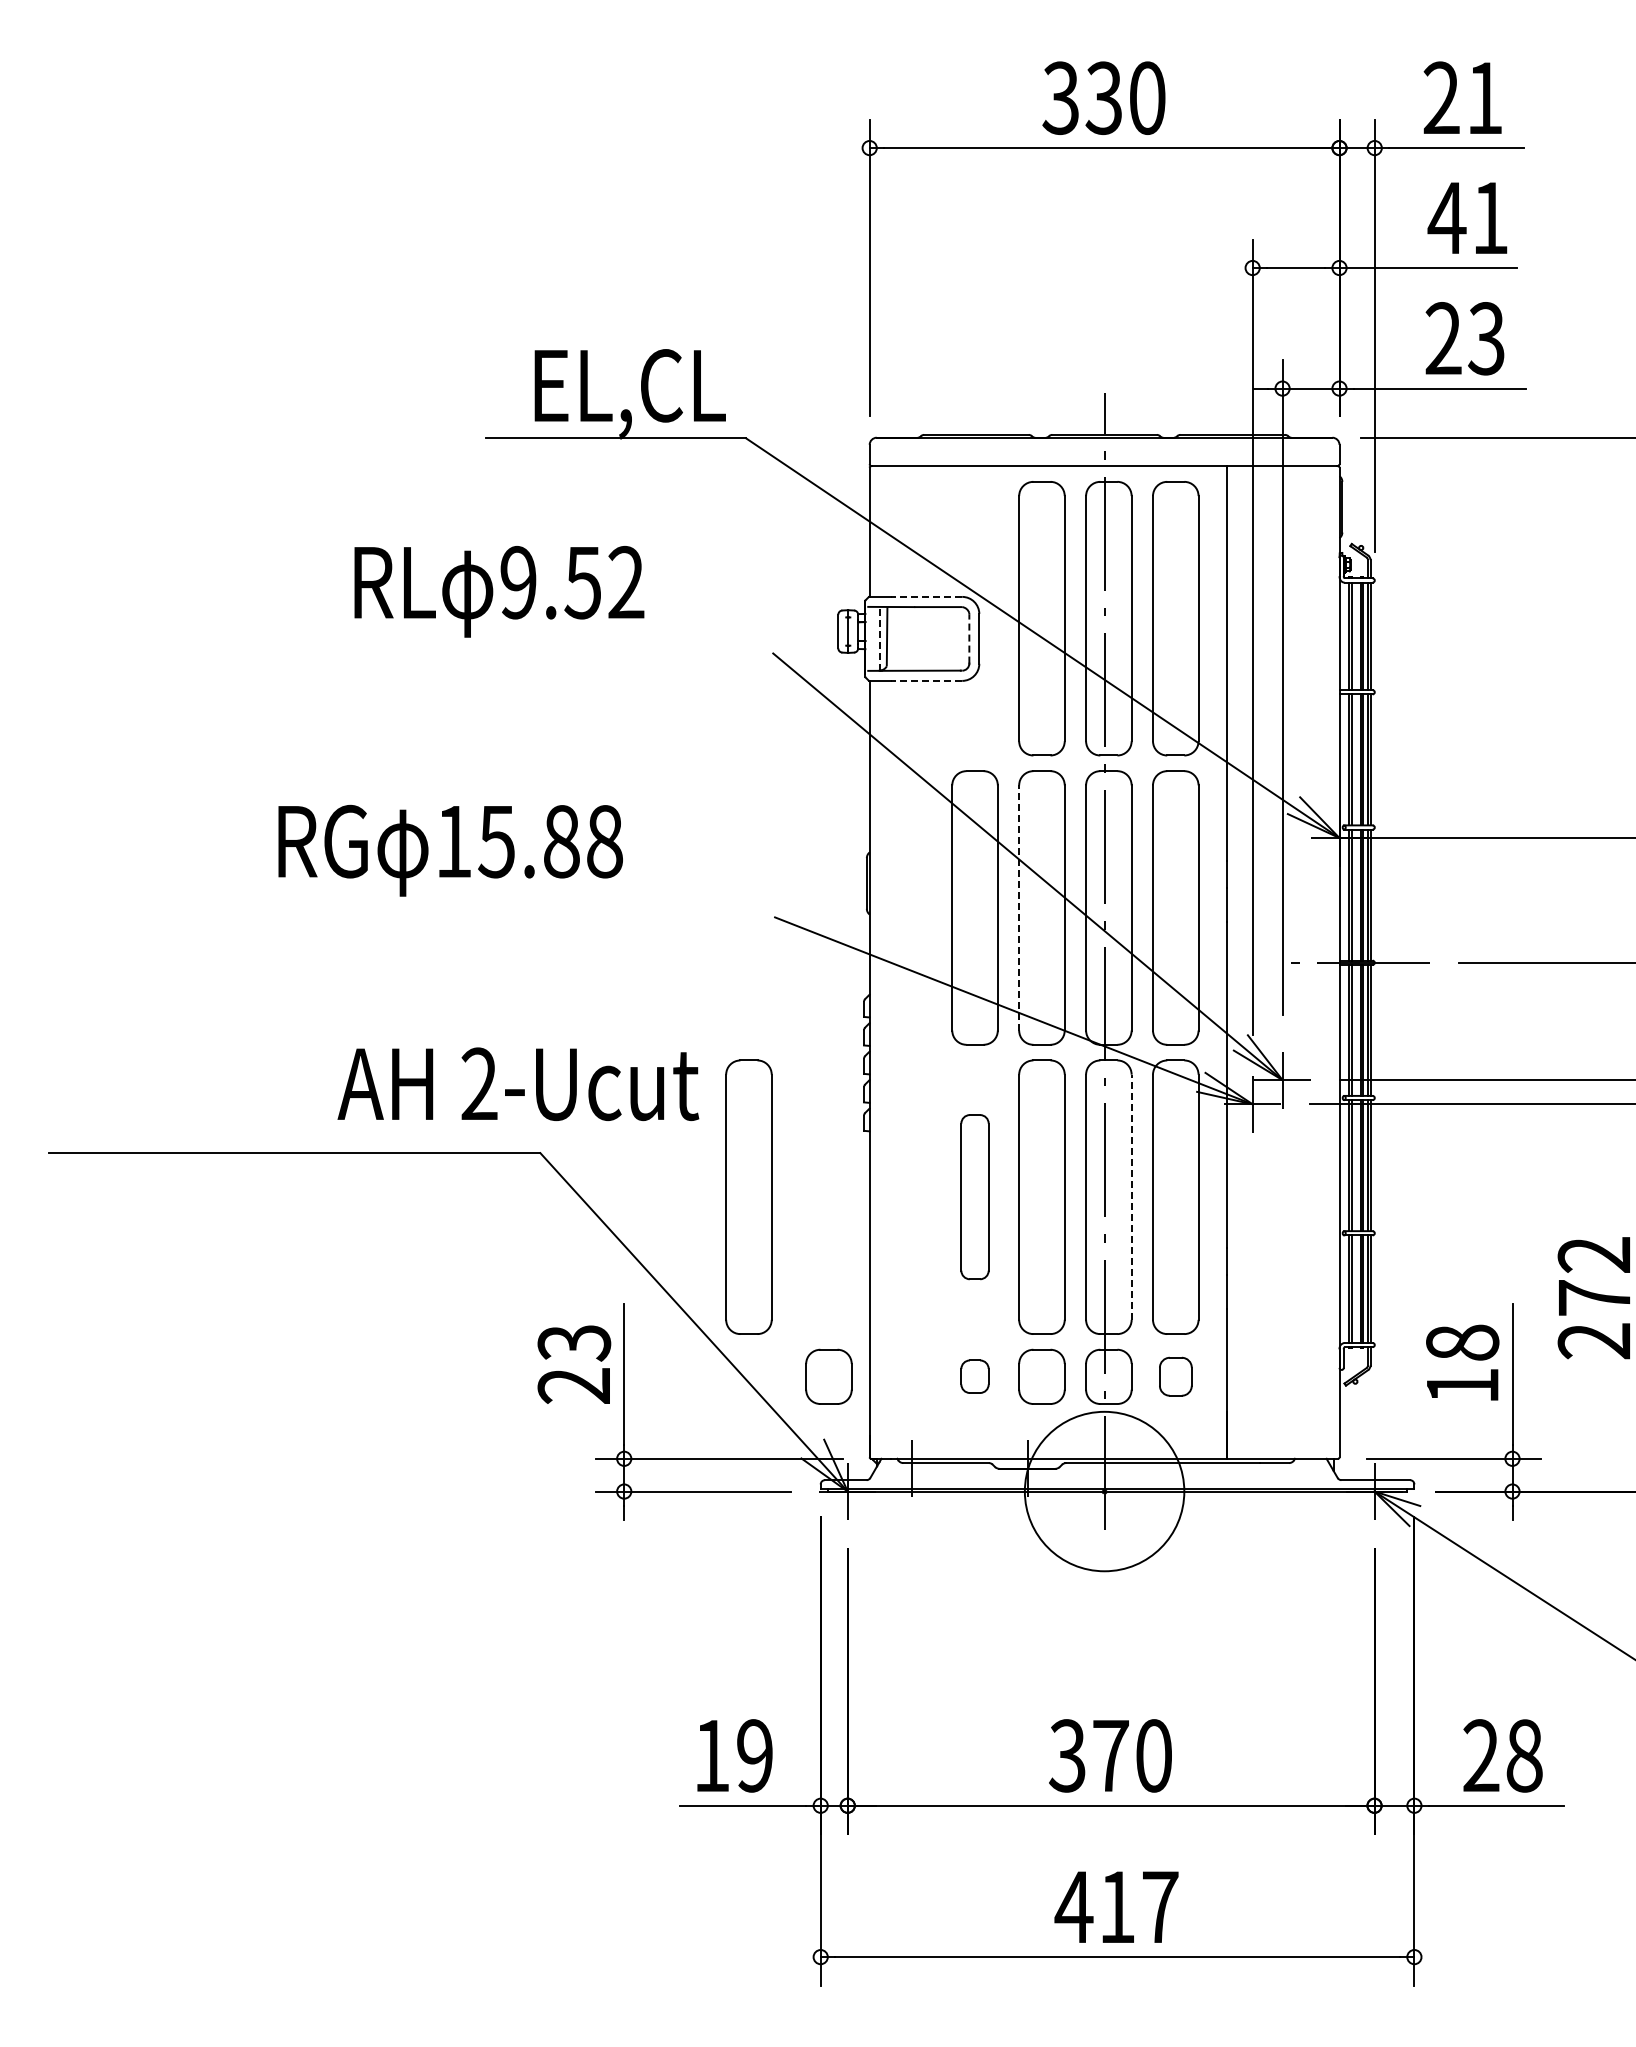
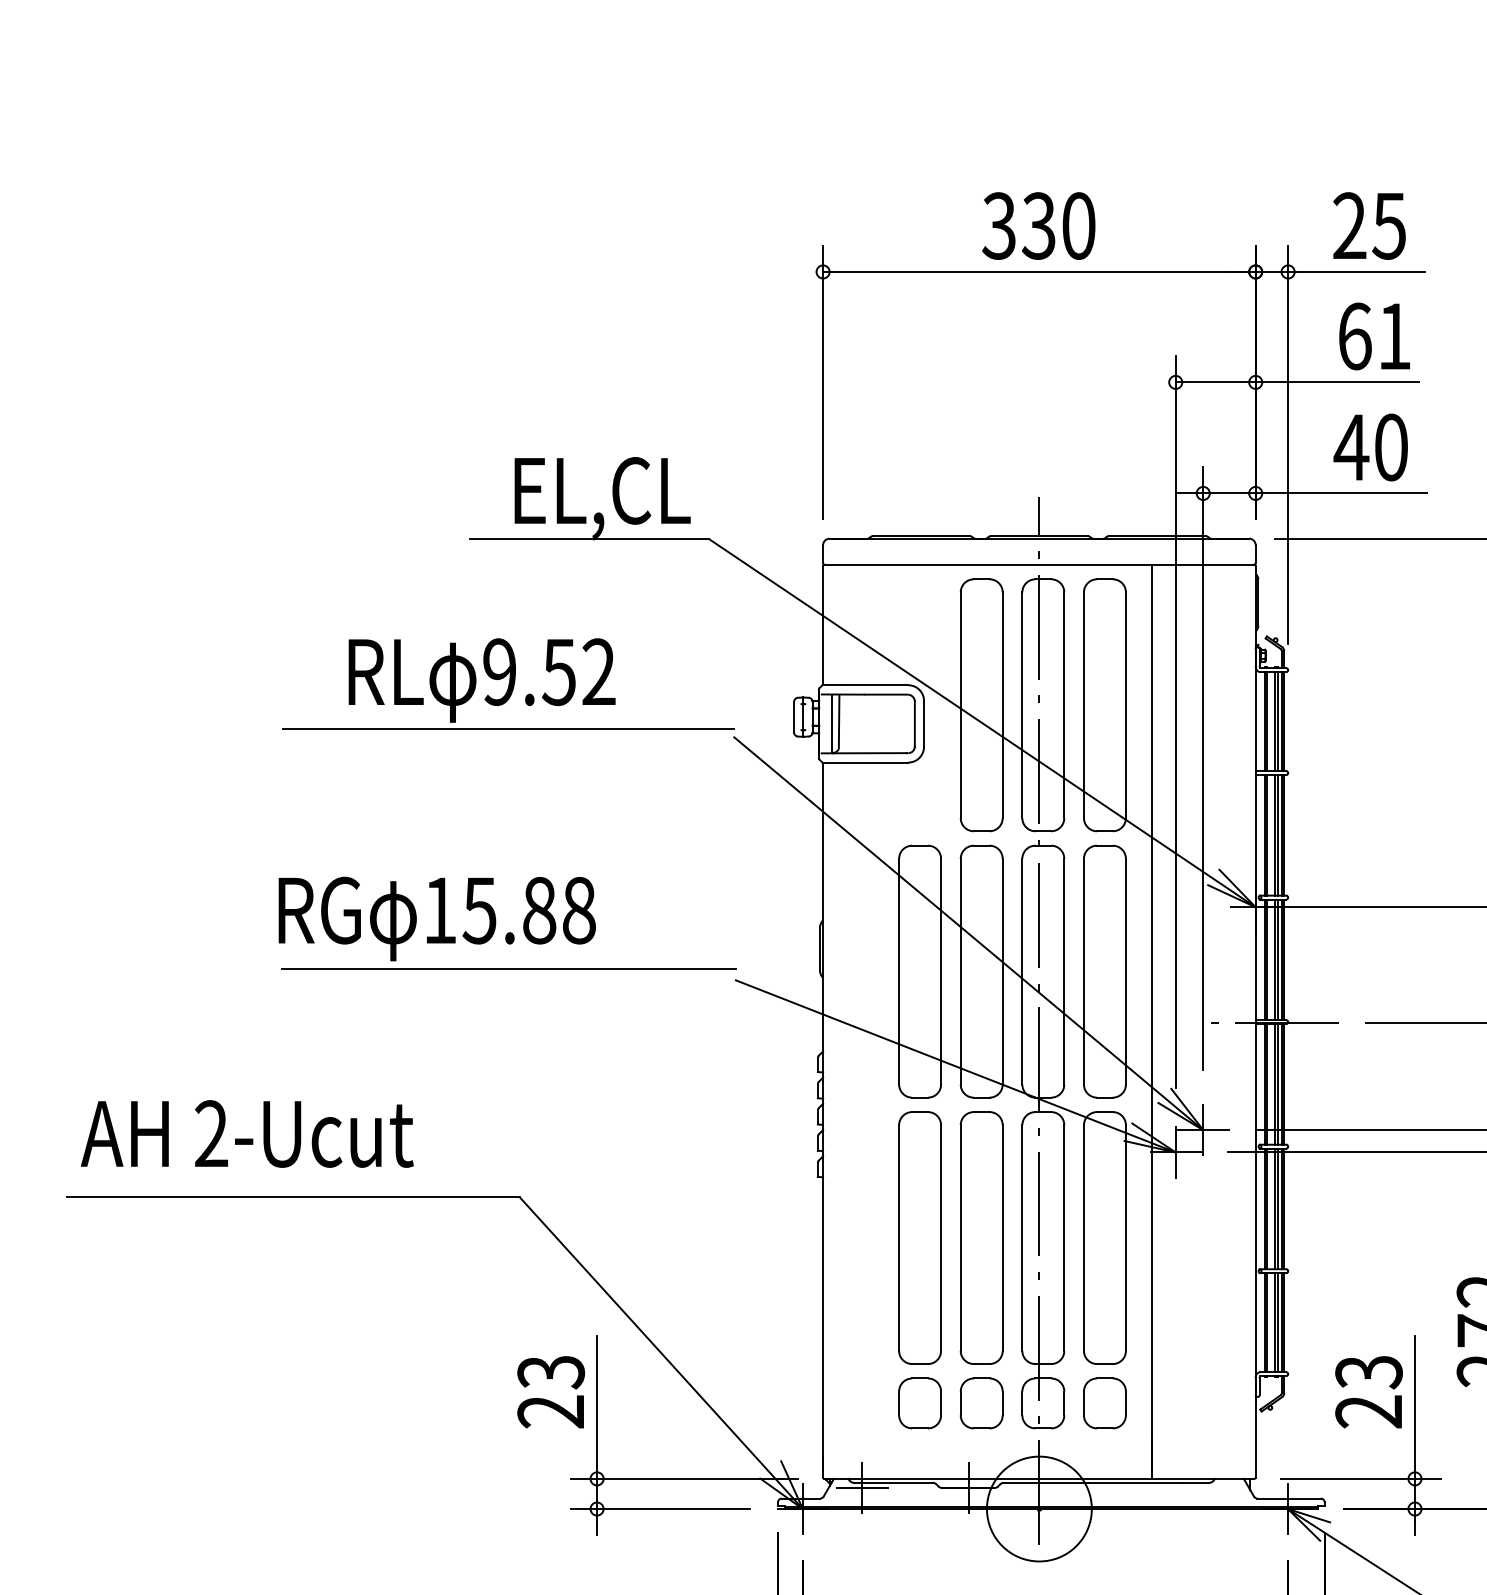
text: (1483, 98) -> (1388, 226), 21 -> 25
text: (1446, 217) -> (1354, 335), 41 -> 61
text: (1464, 338) -> (1370, 447), 23 -> 40
line: (926, 596) -> (875, 684), dashed -> solid
line: (879, 638) -> (832, 723), dashed -> solid
line: (969, 638) -> (914, 723), dashed -> solid
line: (528, 644) -> (508, 729), added
line: (926, 680) -> (875, 762), dashed -> solid
line: (528, 904) -> (508, 968), added
line: (1019, 907) -> (961, 971), dashed -> solid
text: (518, 1083) -> (247, 1133), moved
part: (748, 1196) -> (711, 1237), removed
part: (974, 1196) -> (919, 1237), size x1.67
line: (1131, 1197) -> (1064, 1238), dashed -> solid
text: (1462, 1363) -> (1368, 1391), 18 -> 23
part: (828, 1376) -> (785, 1403), removed
part: (974, 1376) -> (919, 1403), size x1.67
part: (1175, 1376) -> (1104, 1403), size x1.43
line: (911, 1468) -> (861, 1487), added
circle: (1104, 1491) -> (1039, 1508), size x0.71

